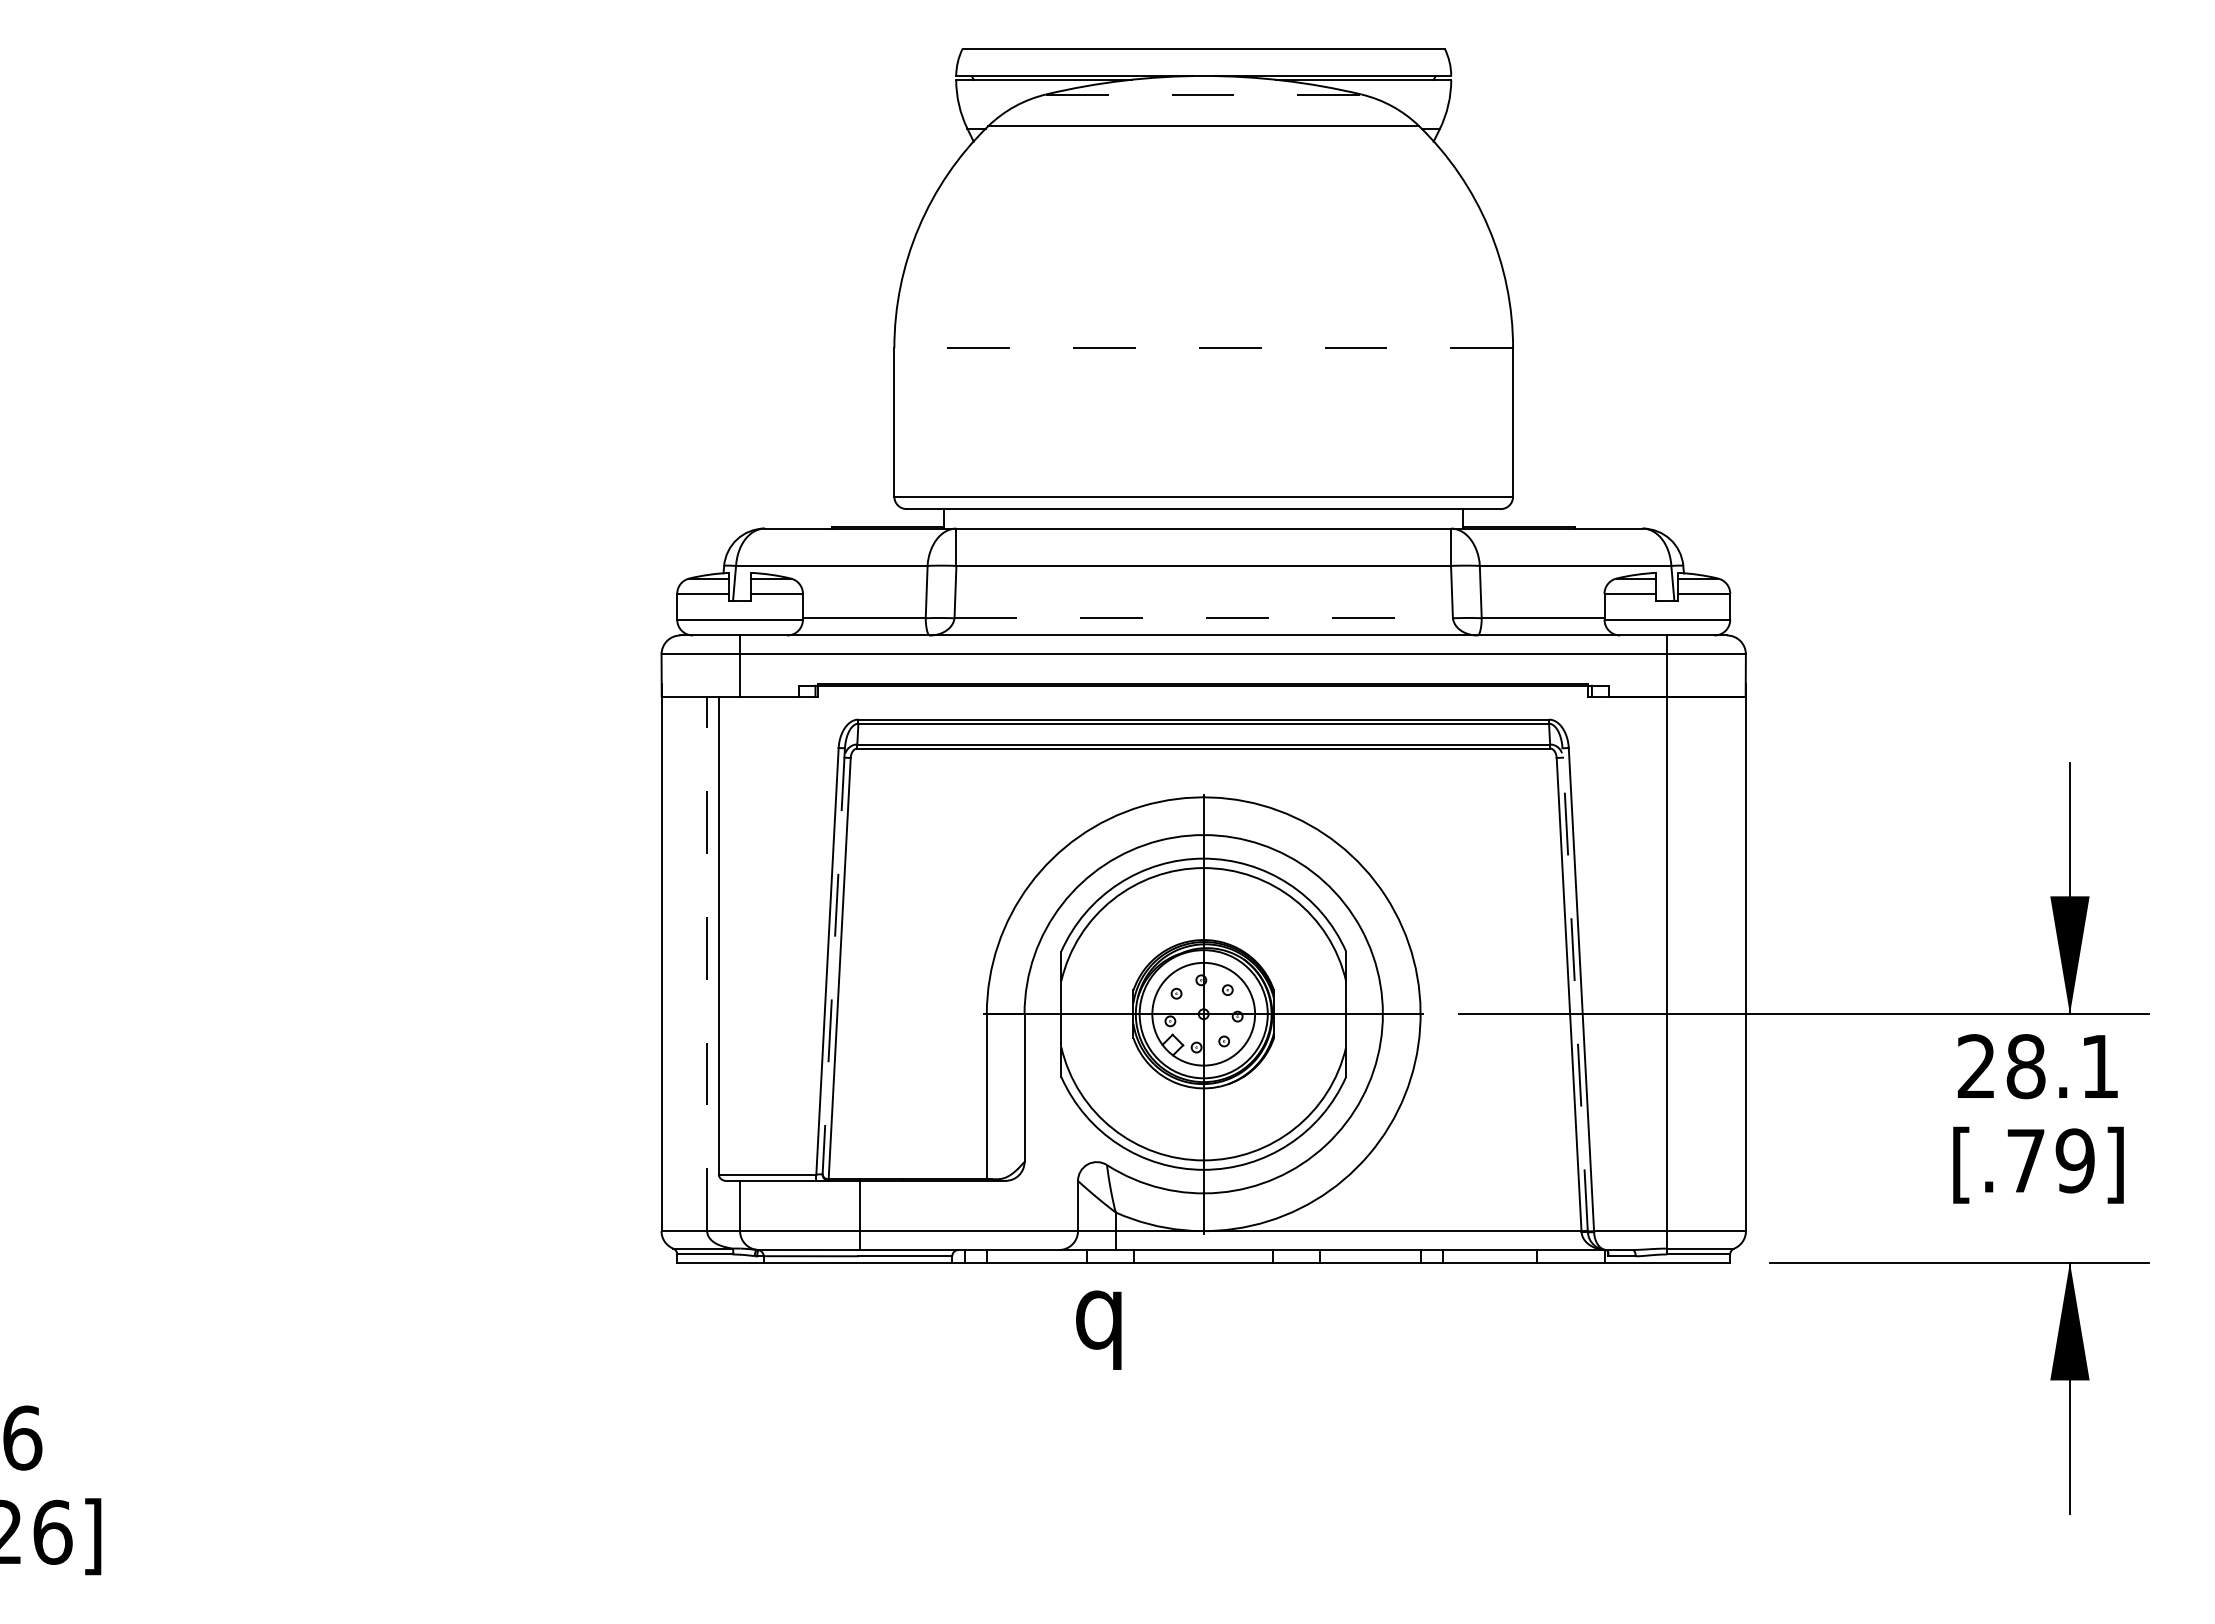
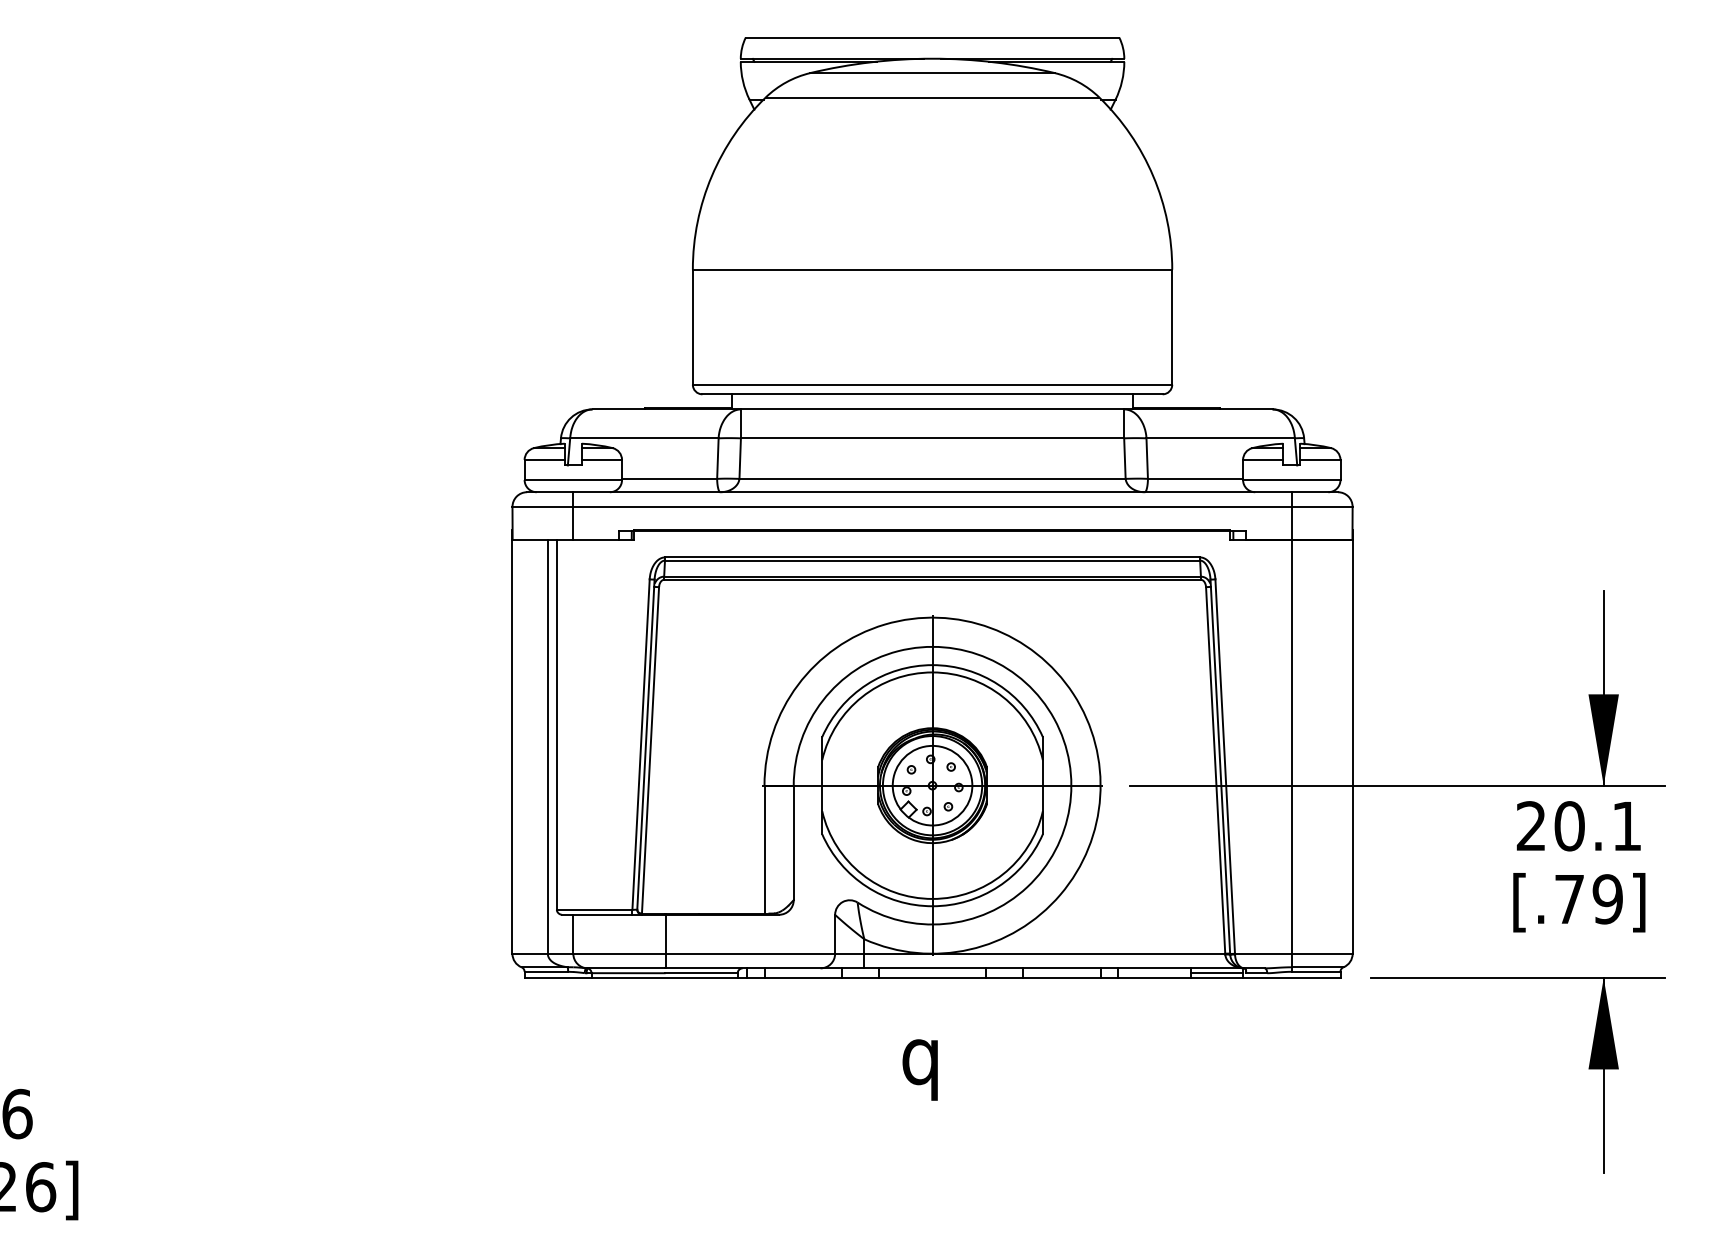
line: (1203, 94) -> (932, 73), dashed -> solid
line: (1203, 348) -> (932, 269), dashed -> solid
line: (1204, 618) -> (933, 479), dashed -> solid
line: (833, 961) -> (645, 744), dashed -> solid
line: (707, 963) -> (548, 746), dashed -> solid
line: (1575, 989) -> (1220, 766), dashed -> solid
text: (2025, 1066) -> (1569, 826), 28.1 -> 20.1
line: (1570, 1256) -> (1216, 973), added
text: (1098, 1329) -> (919, 1069), moved

